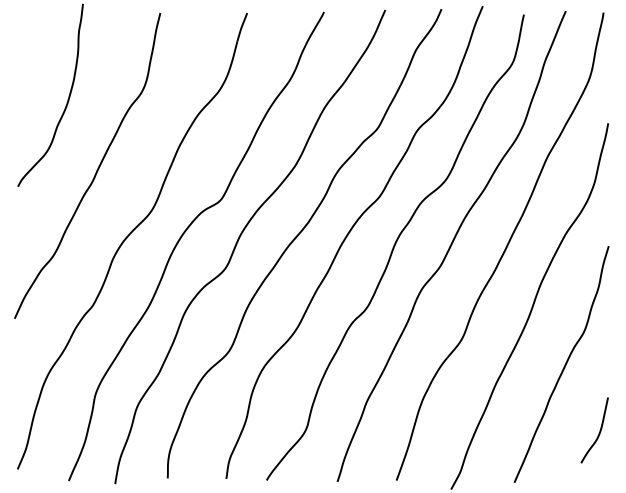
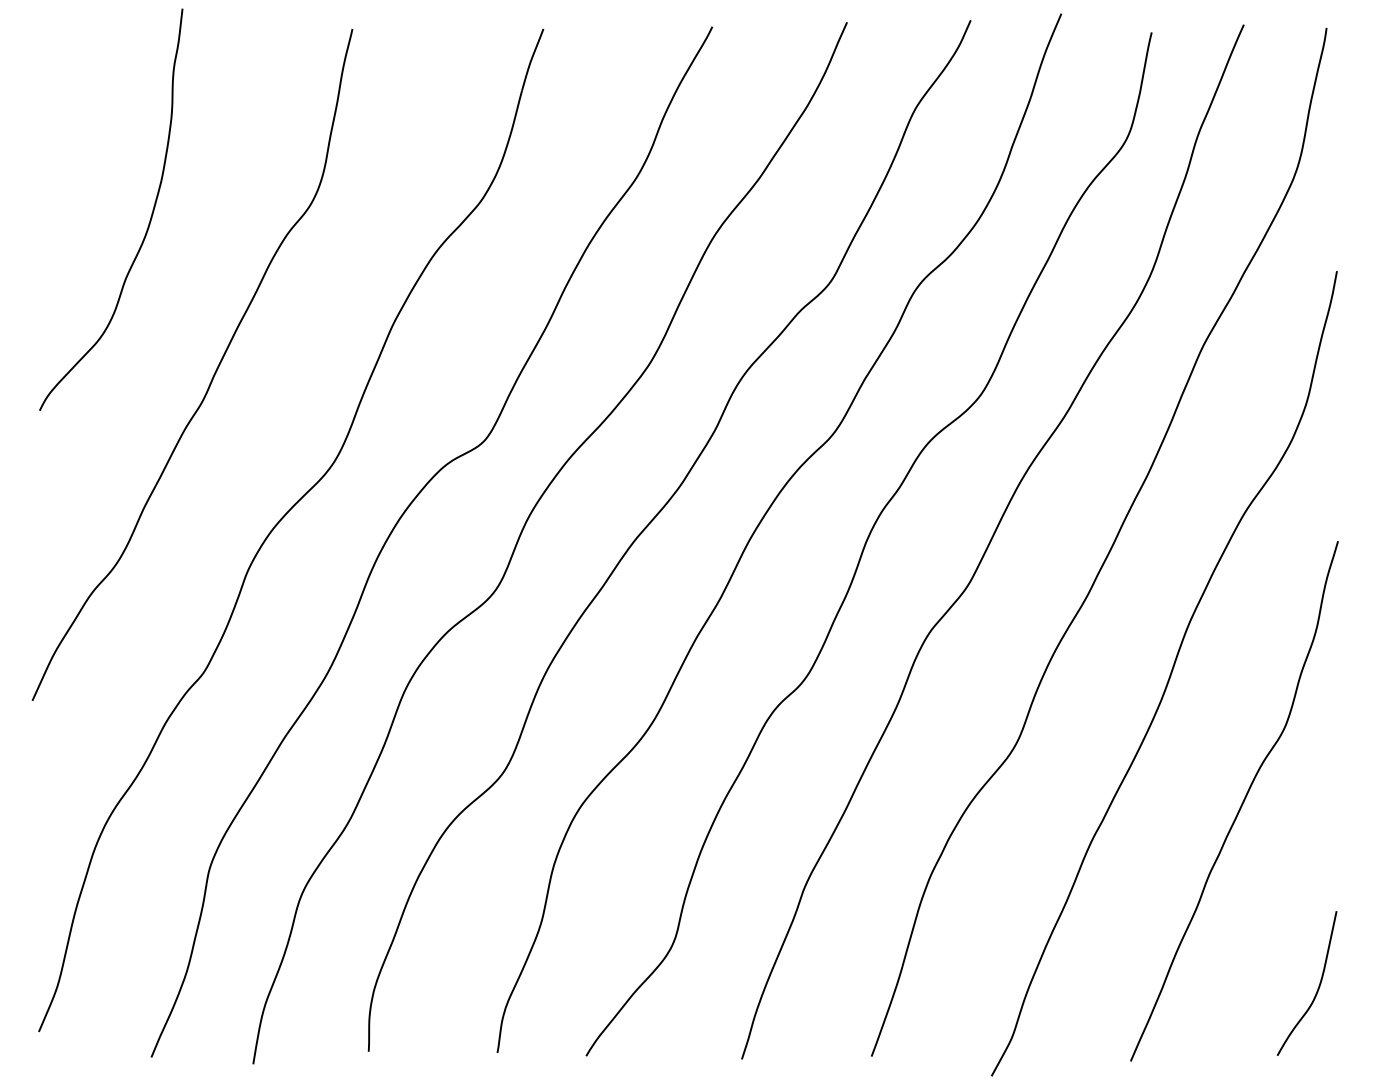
curve: (599, 430) -> (1317, 983), moved

